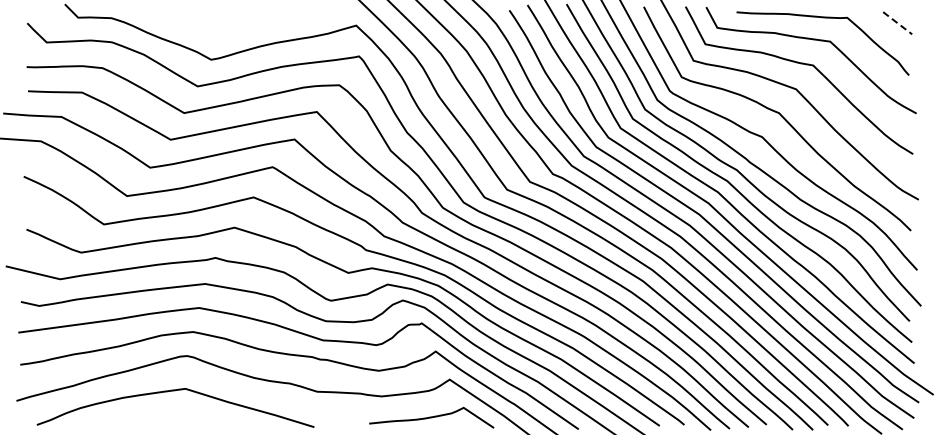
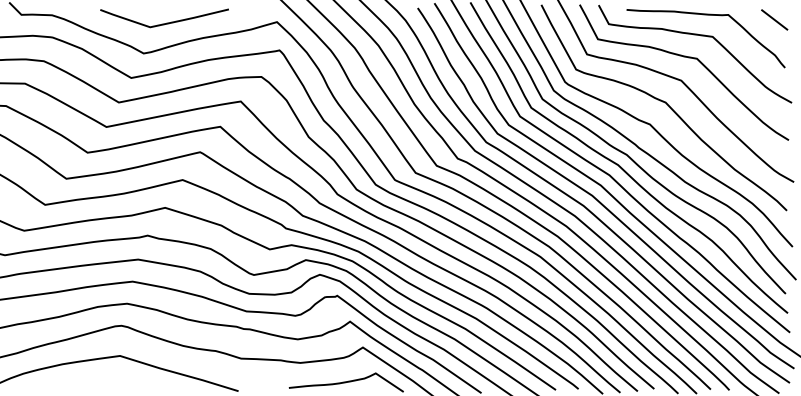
line: (898, 23) -> (775, 20), dashed -> solid
curve: (234, 26) -> (165, 22), added

